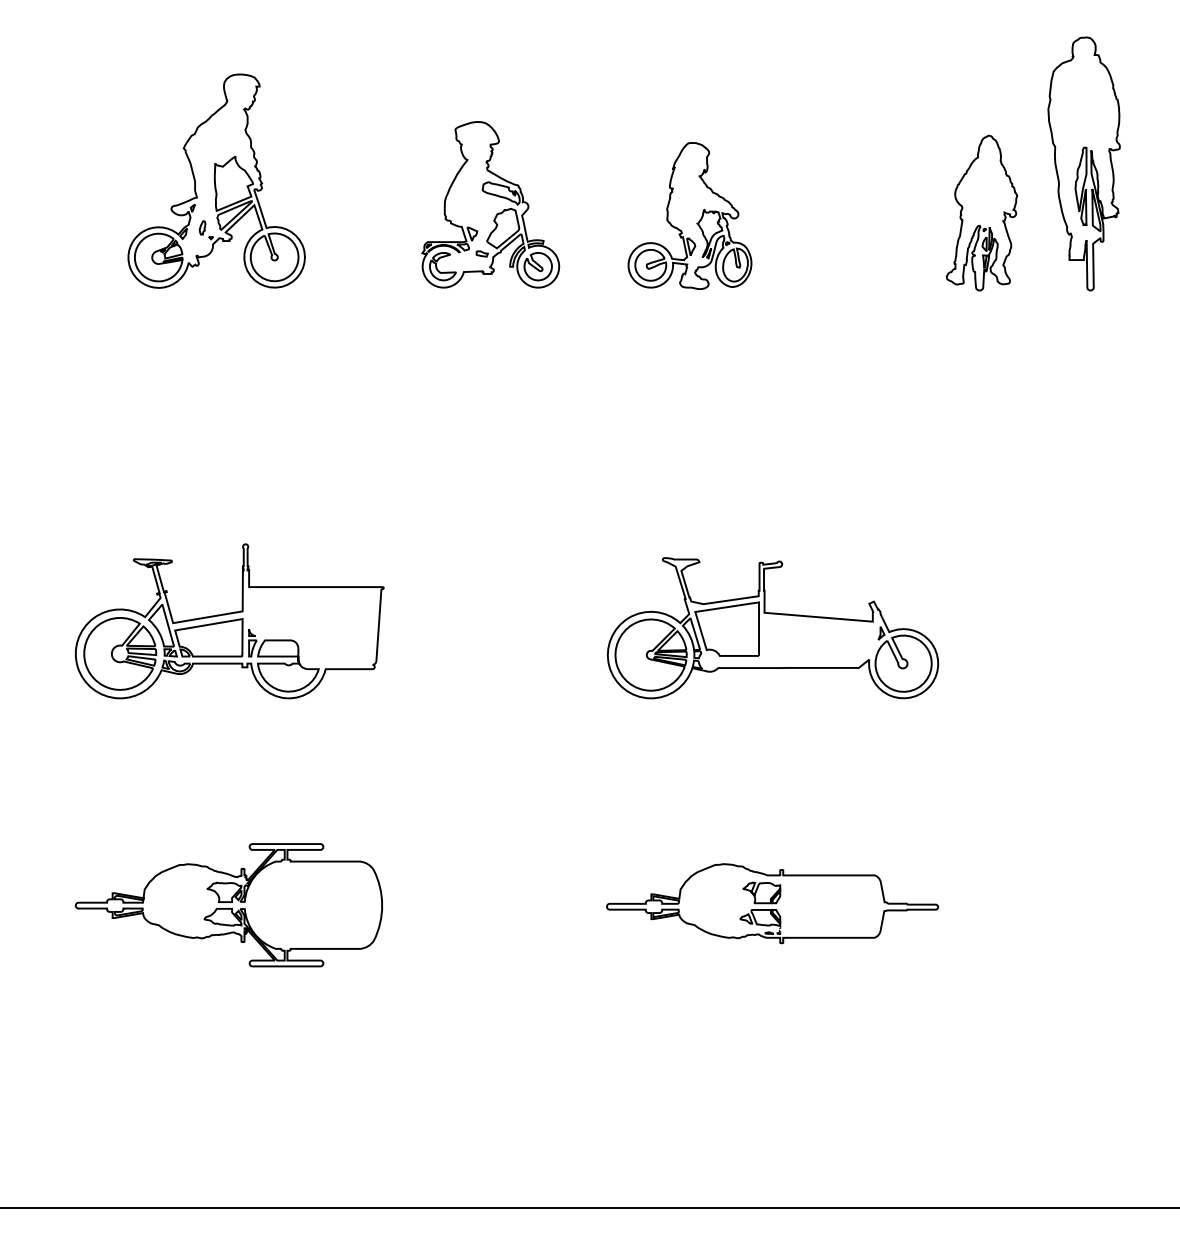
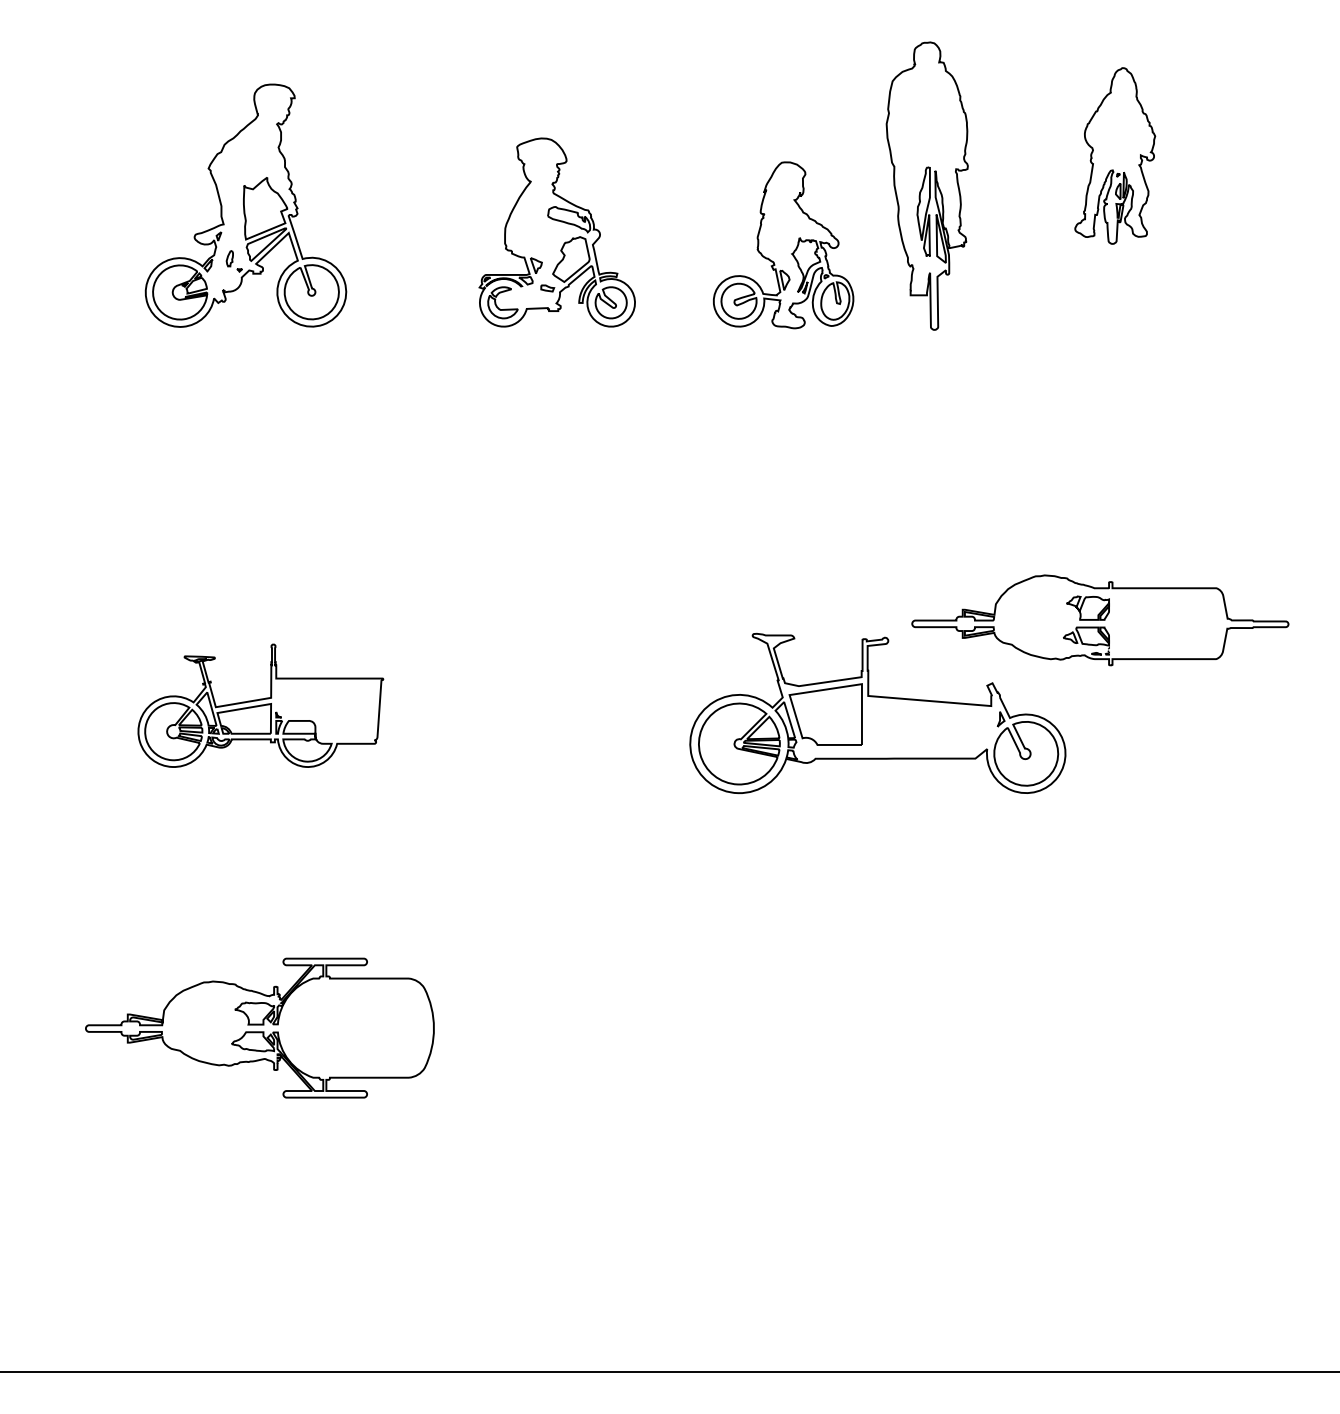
part: (1083, 163) -> (926, 185), moved
part: (982, 212) -> (1115, 155), moved
part: (229, 621) -> (260, 705), size x0.7
part: (772, 903) -> (1100, 620), moved

